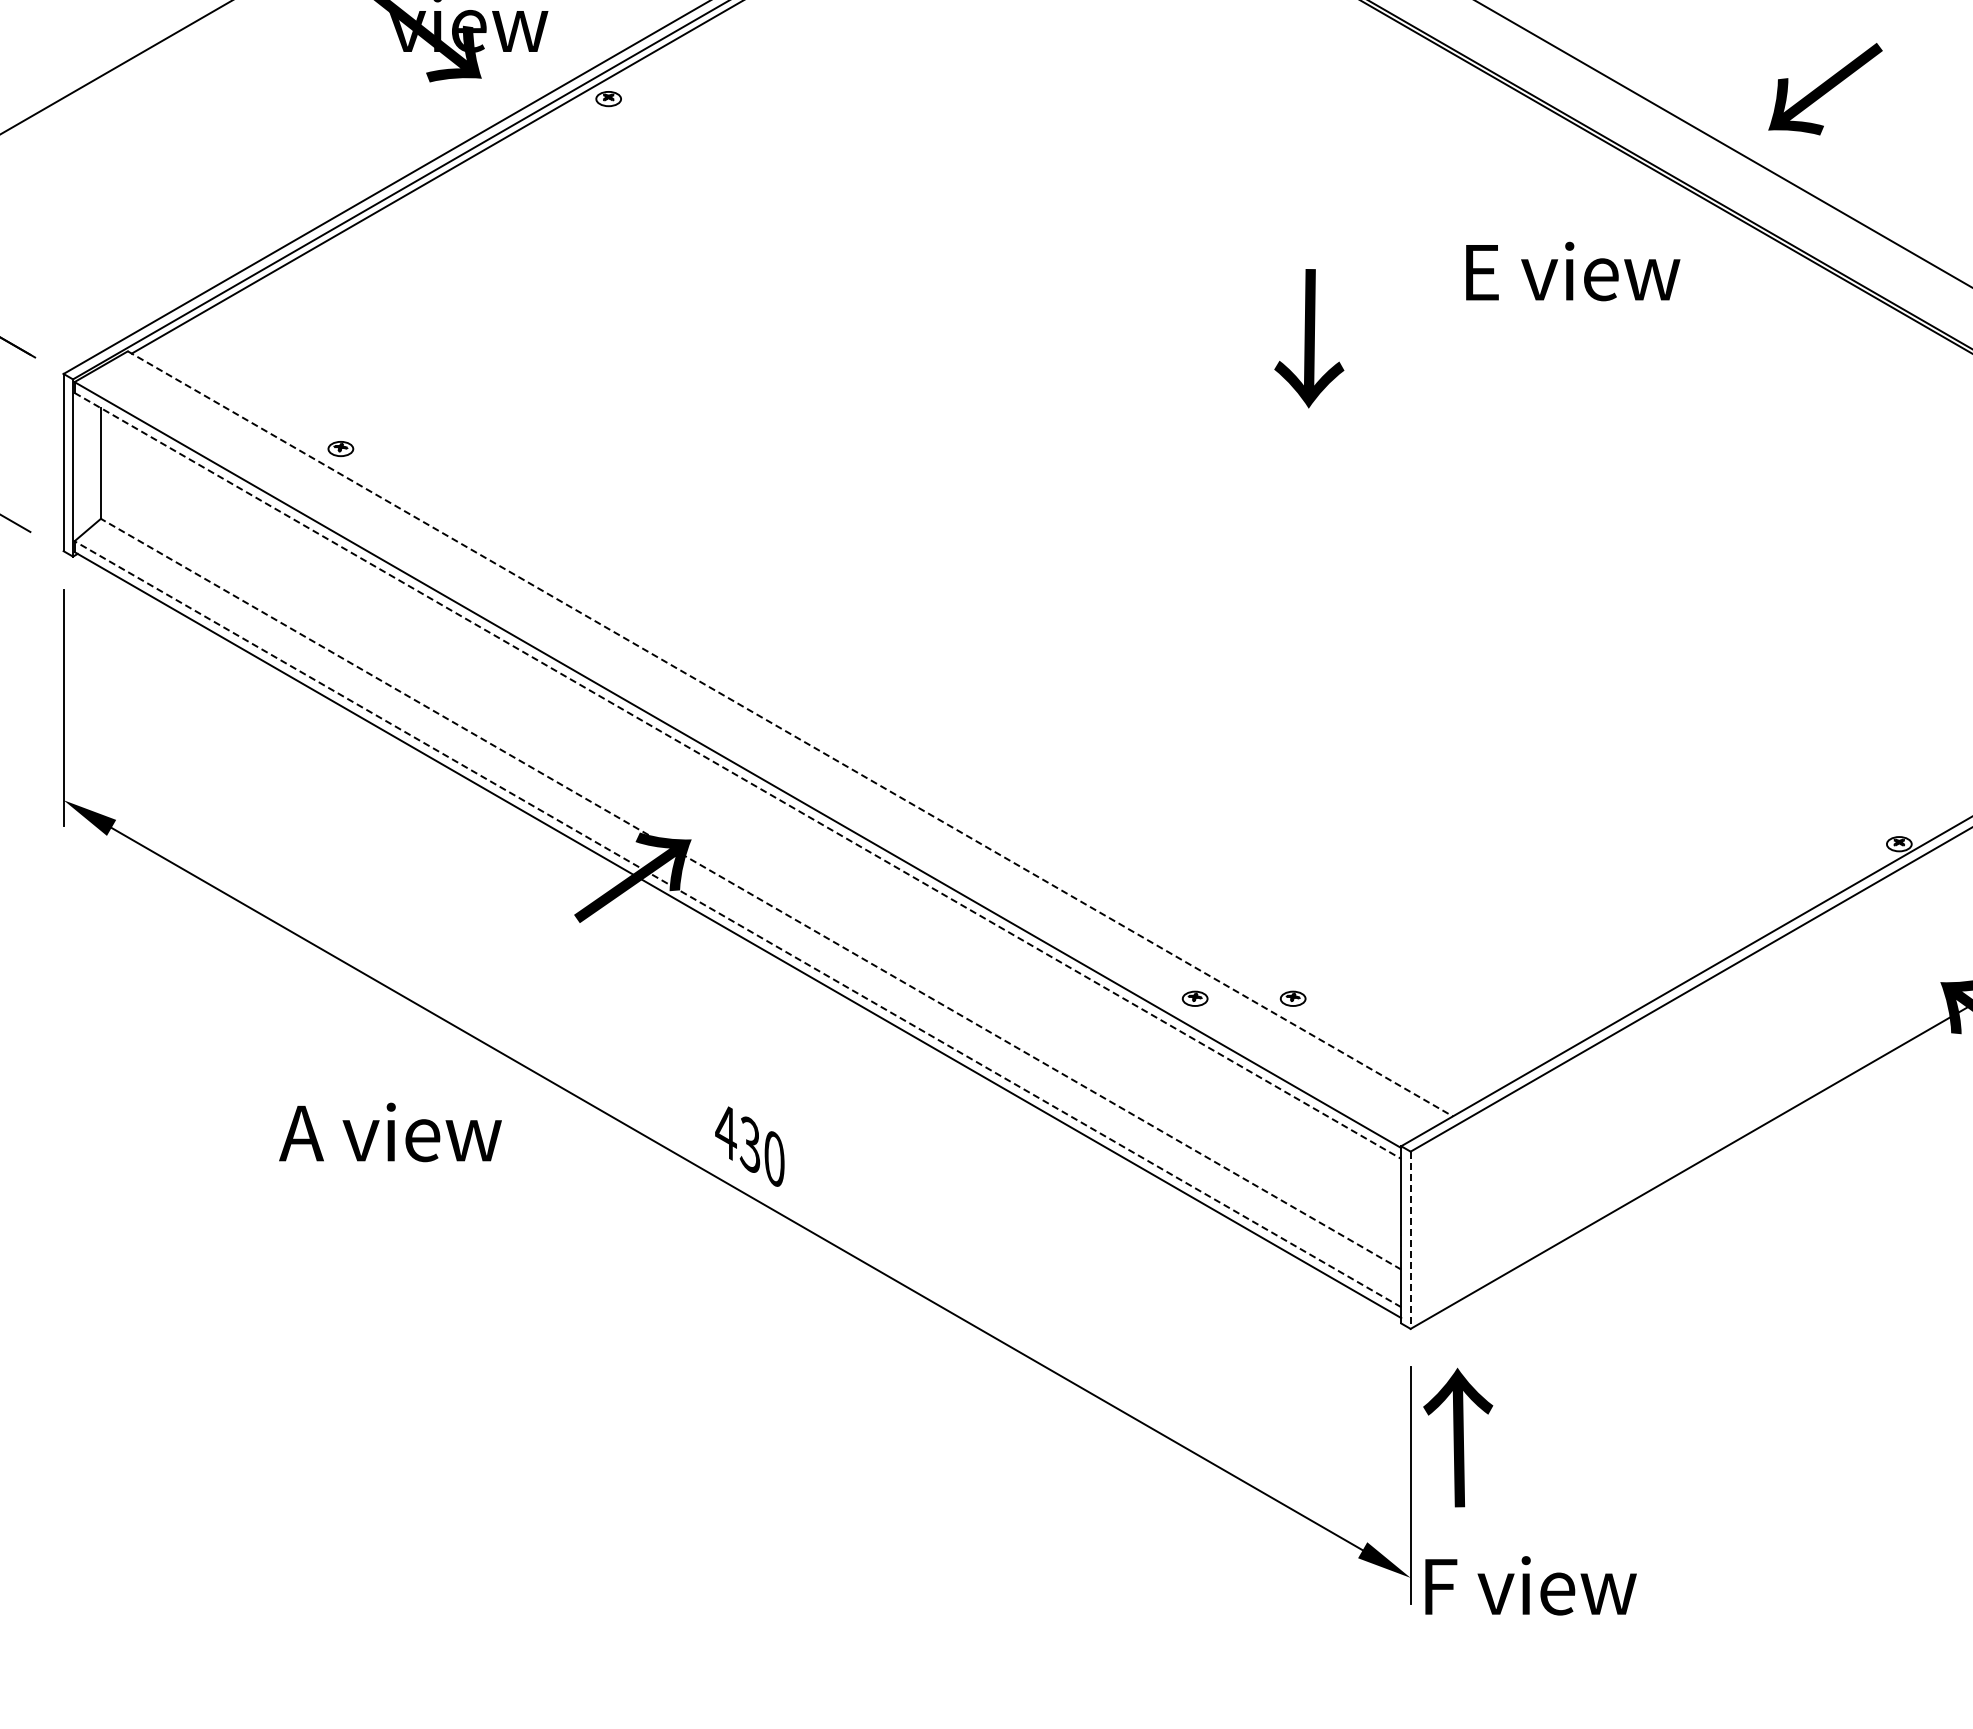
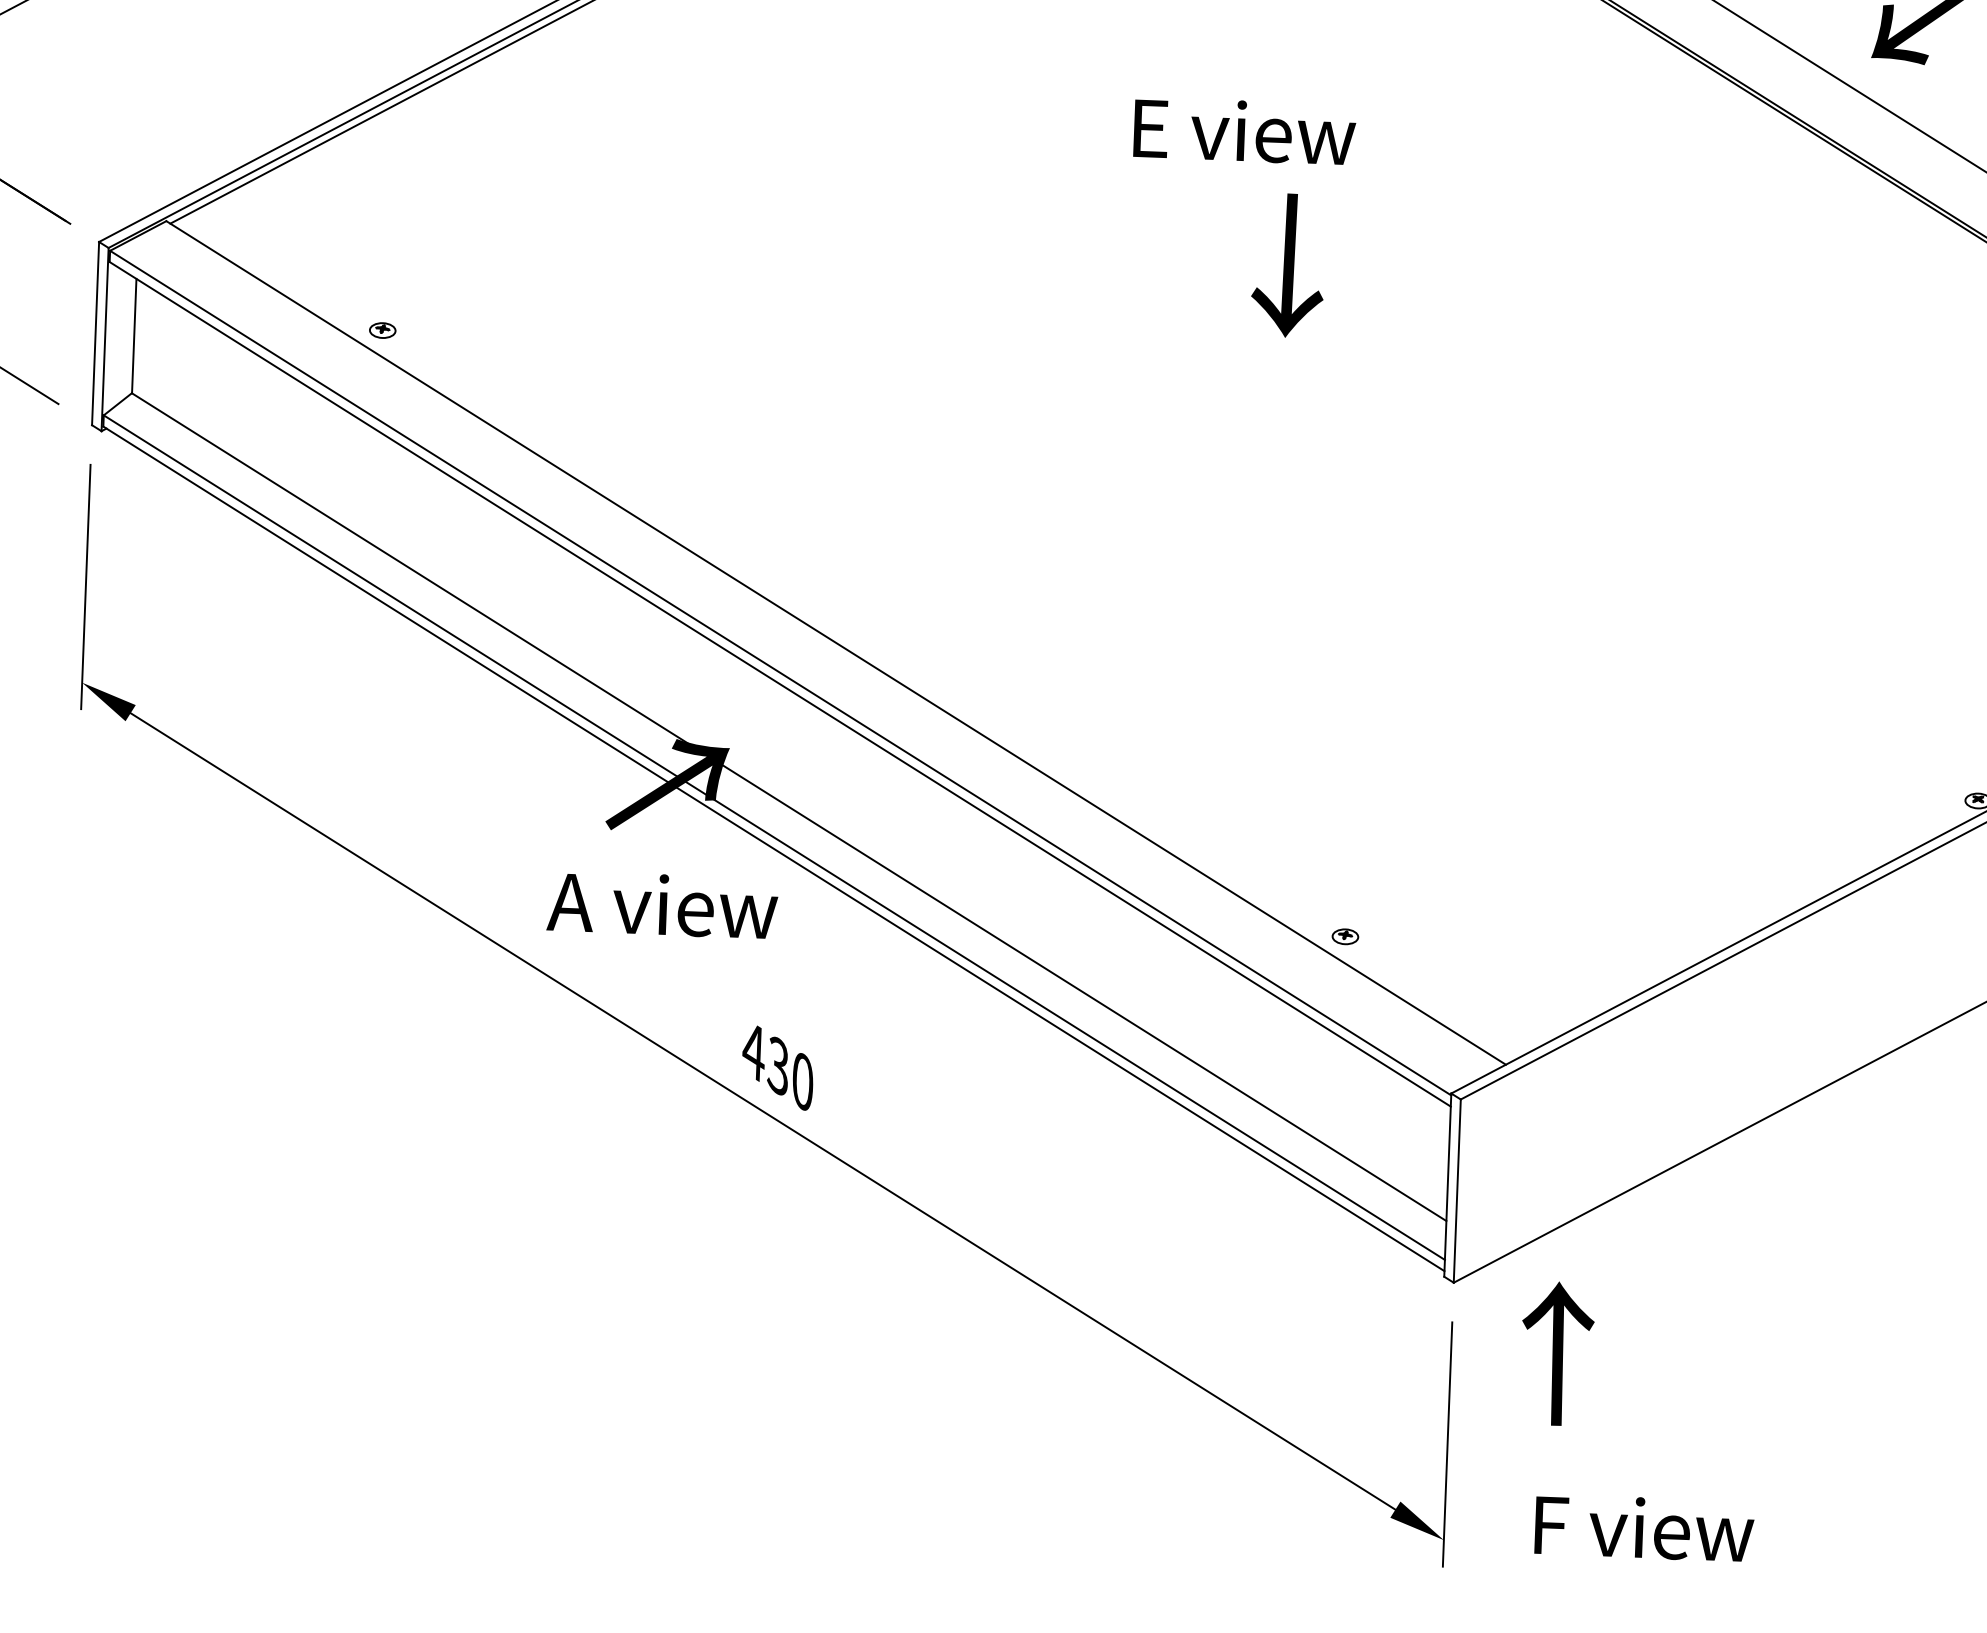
text: (1573, 271) -> (1245, 131), moved
text: (1309, 338) -> (1288, 265), moved
line: (790, 734) -> (836, 643), dashed -> solid
line: (737, 775) -> (779, 683), dashed -> solid
line: (751, 894) -> (789, 807), dashed -> solid
line: (737, 924) -> (773, 837), dashed -> solid
part: (1194, 998) -> (1243, 932), removed
text: (390, 1132) -> (662, 905), moved
line: (1410, 1240) -> (1457, 1191), dashed -> solid
text: (1458, 1437) -> (1557, 1353), moved
text: (1530, 1585) -> (1644, 1527), moved

